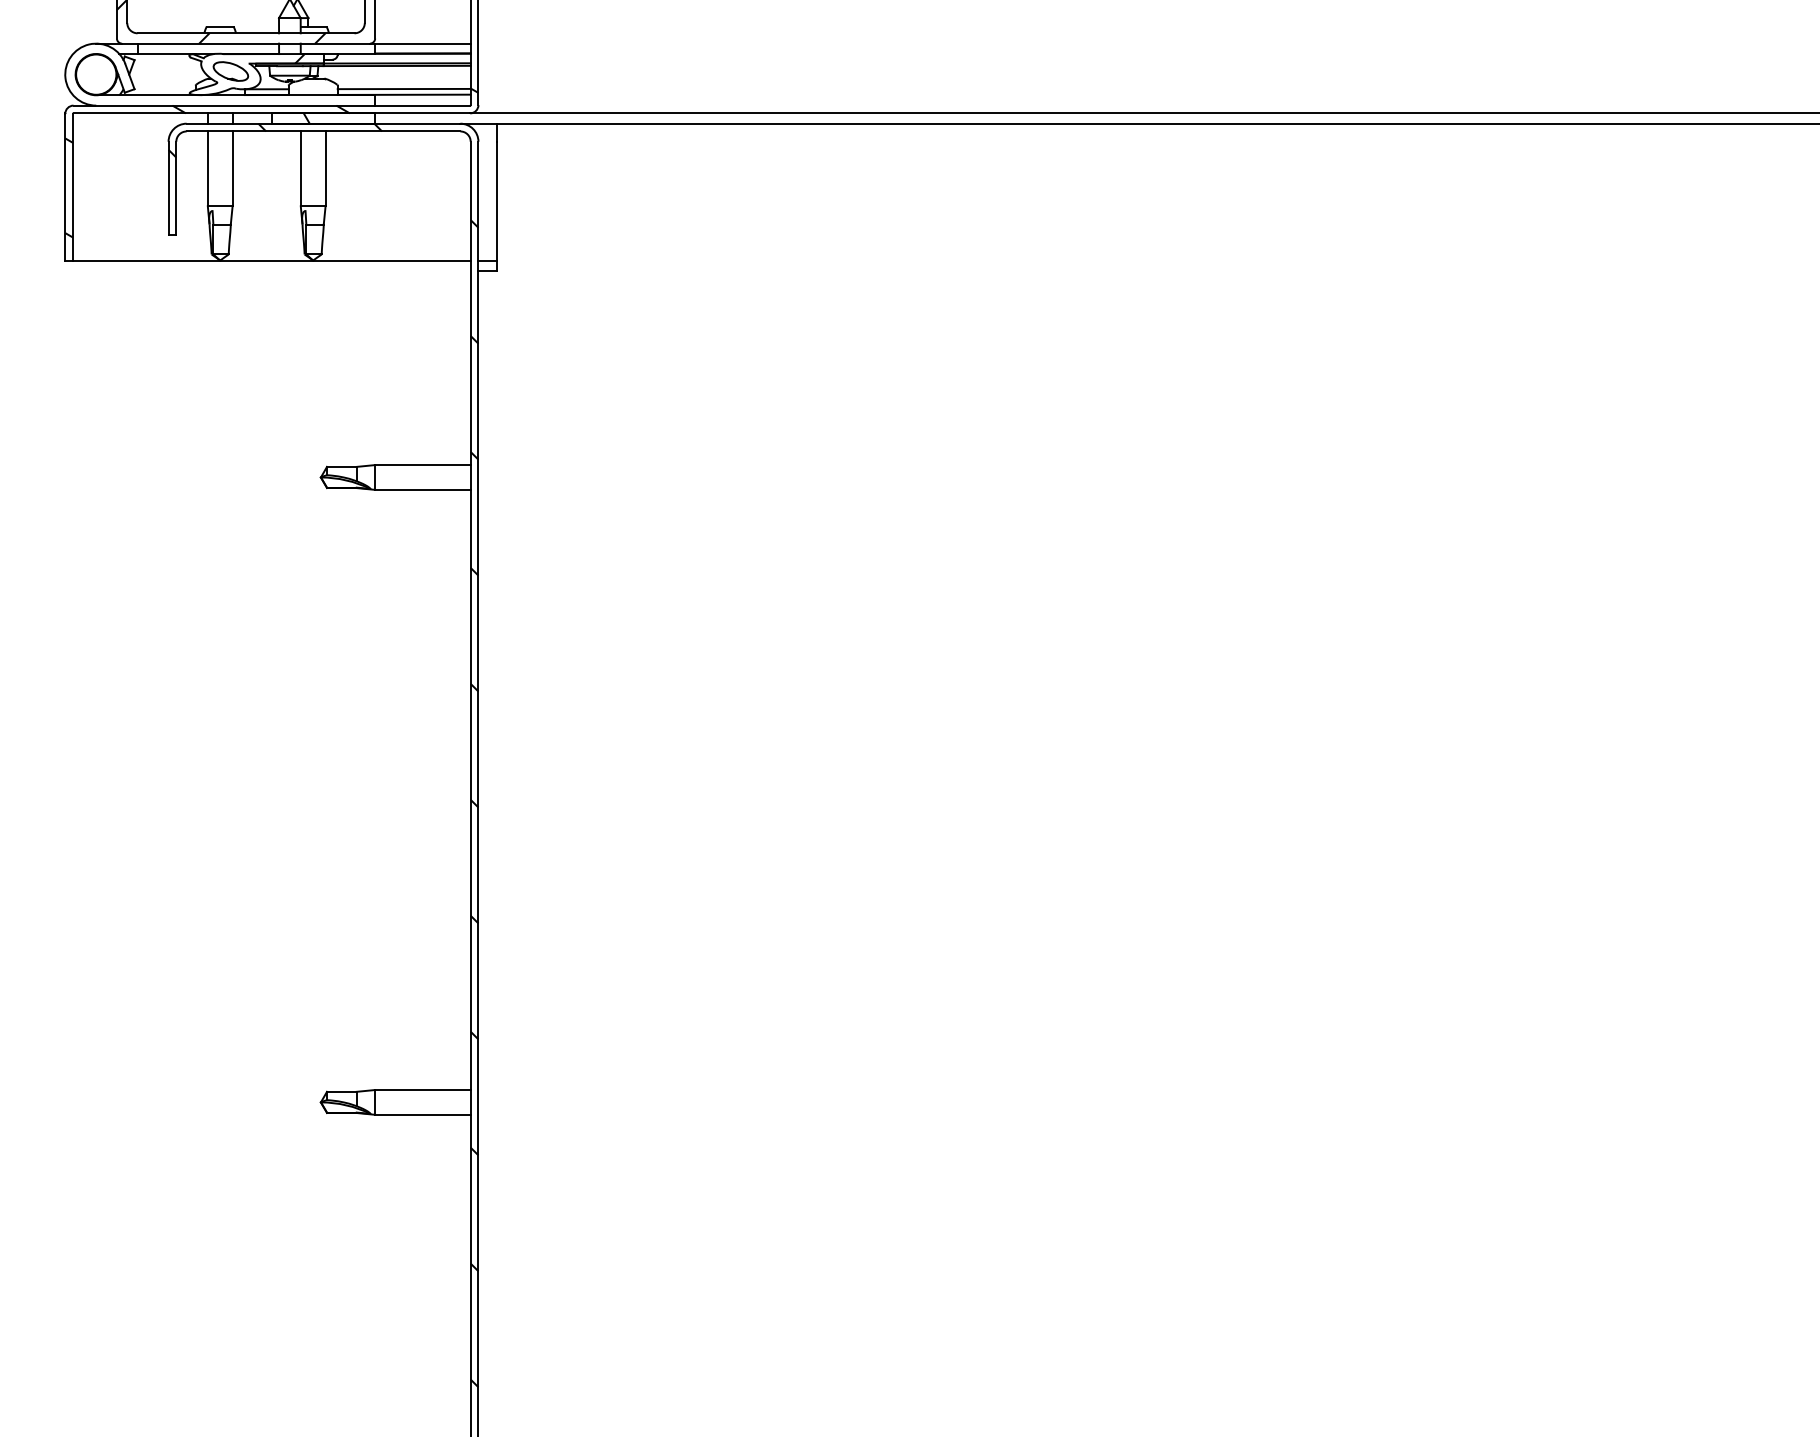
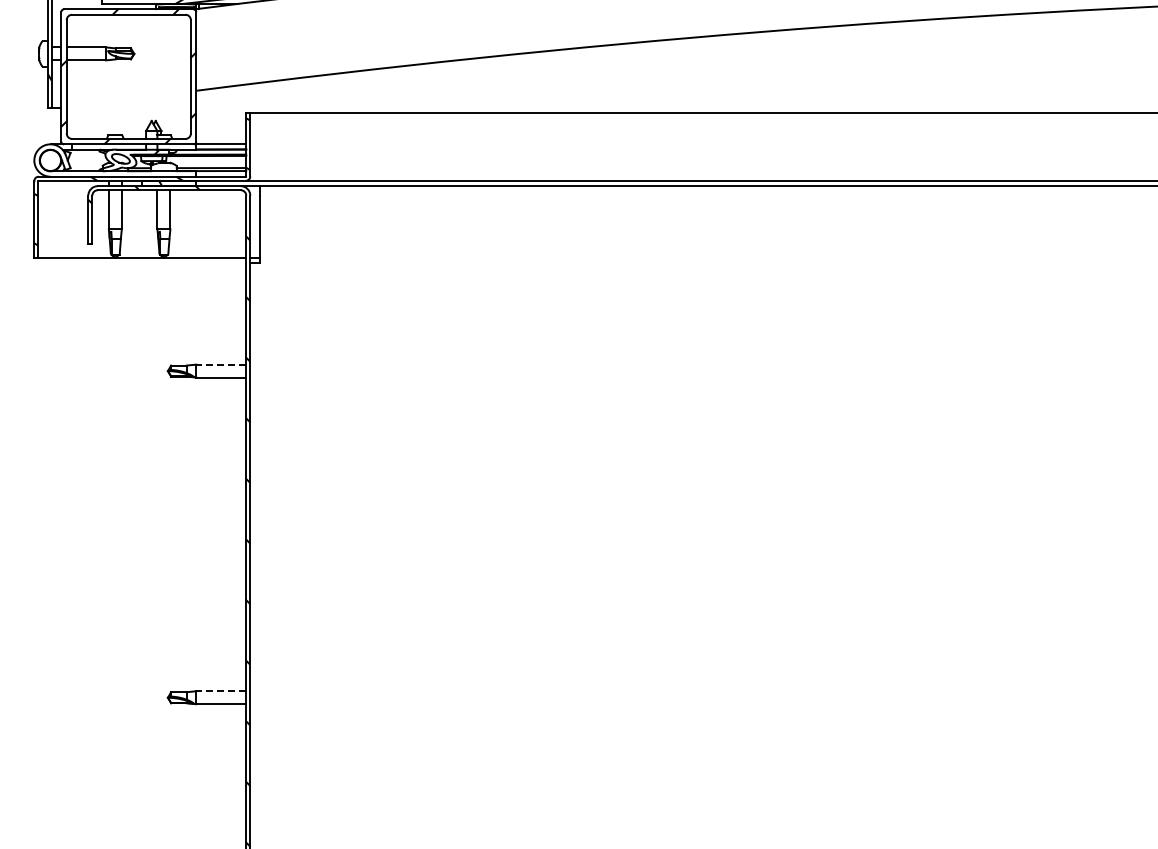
line: (423, 464) -> (221, 364), solid -> dashed
line: (423, 1090) -> (221, 691), solid -> dashed

